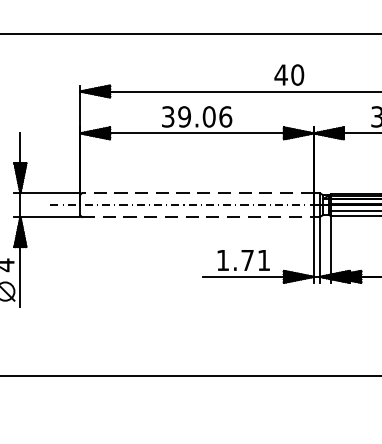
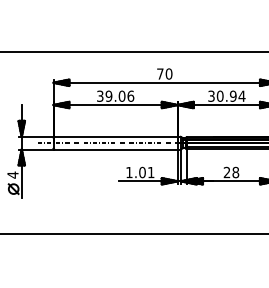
text: (279, 74) -> (159, 73), 40 -> 70
line: (198, 192) -> (116, 136), dashed -> solid
line: (198, 217) -> (116, 149), dashed -> solid
text: (247, 260) -> (142, 172), 1.71 -> 1.01

